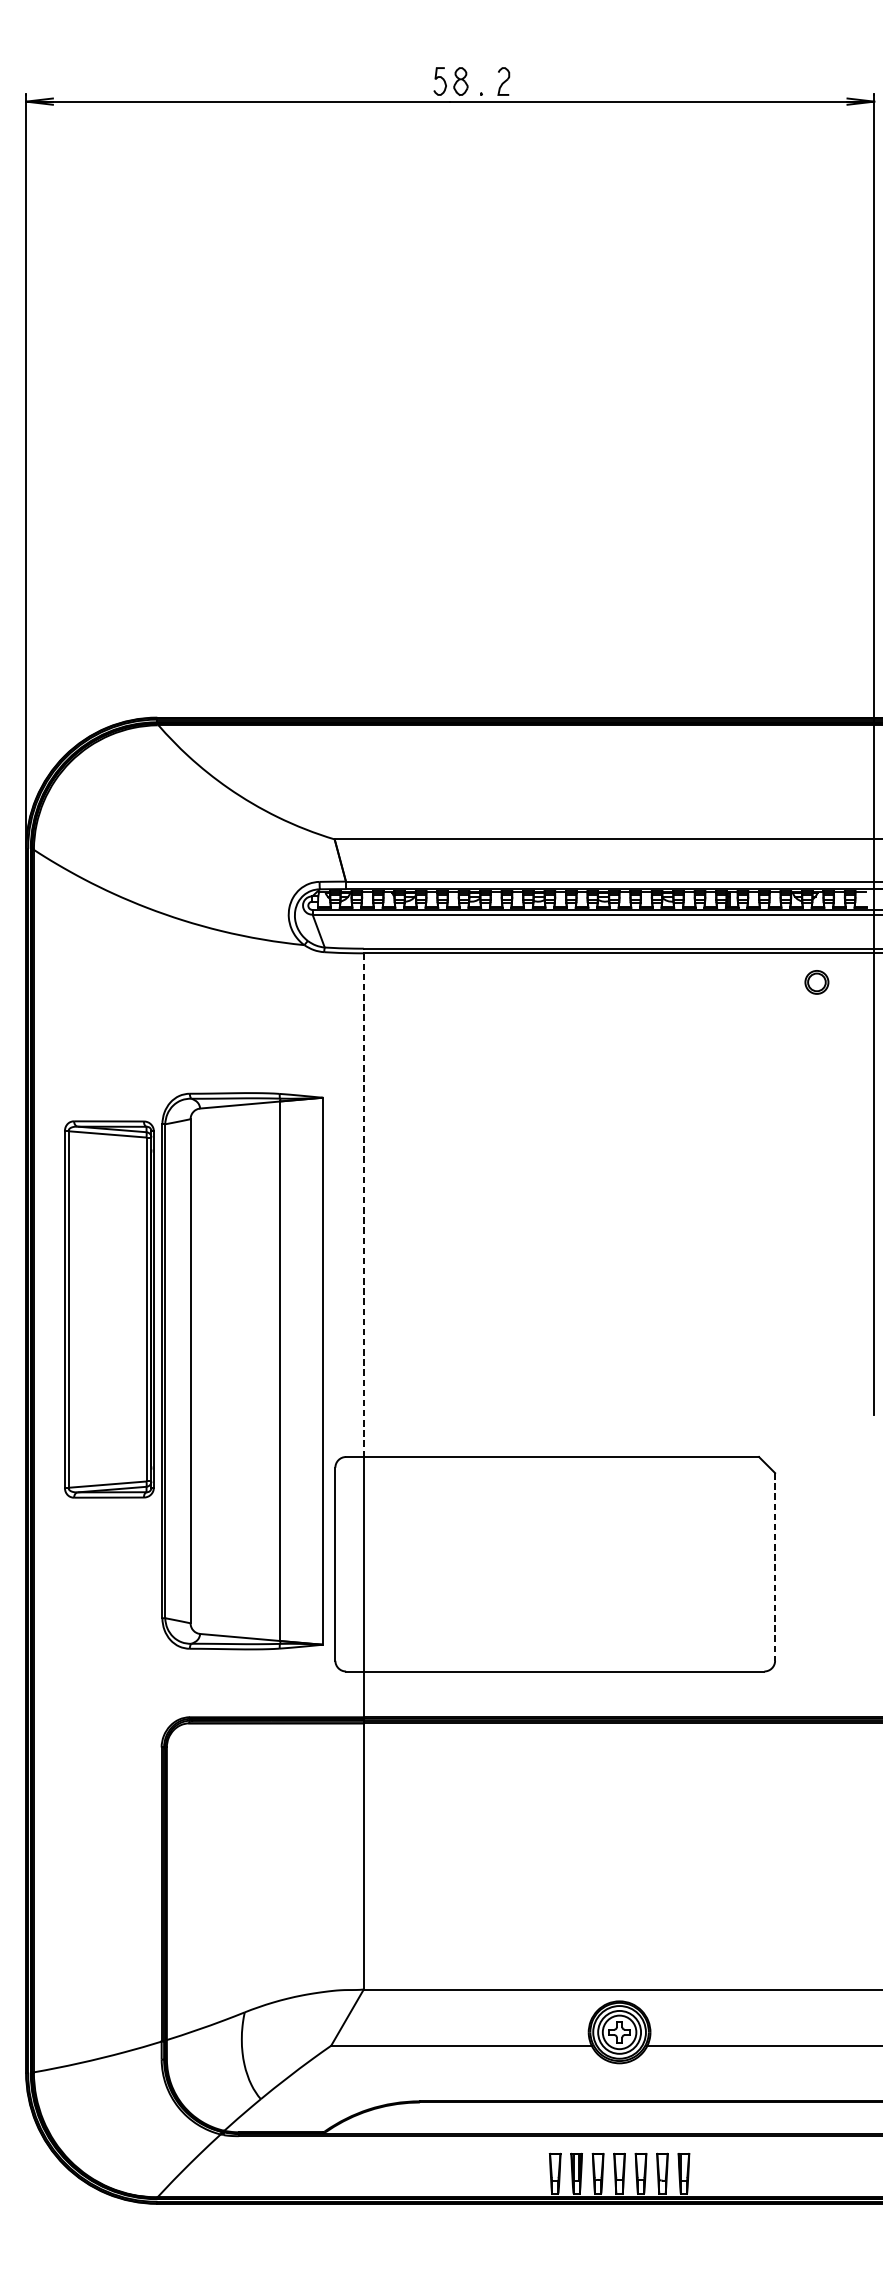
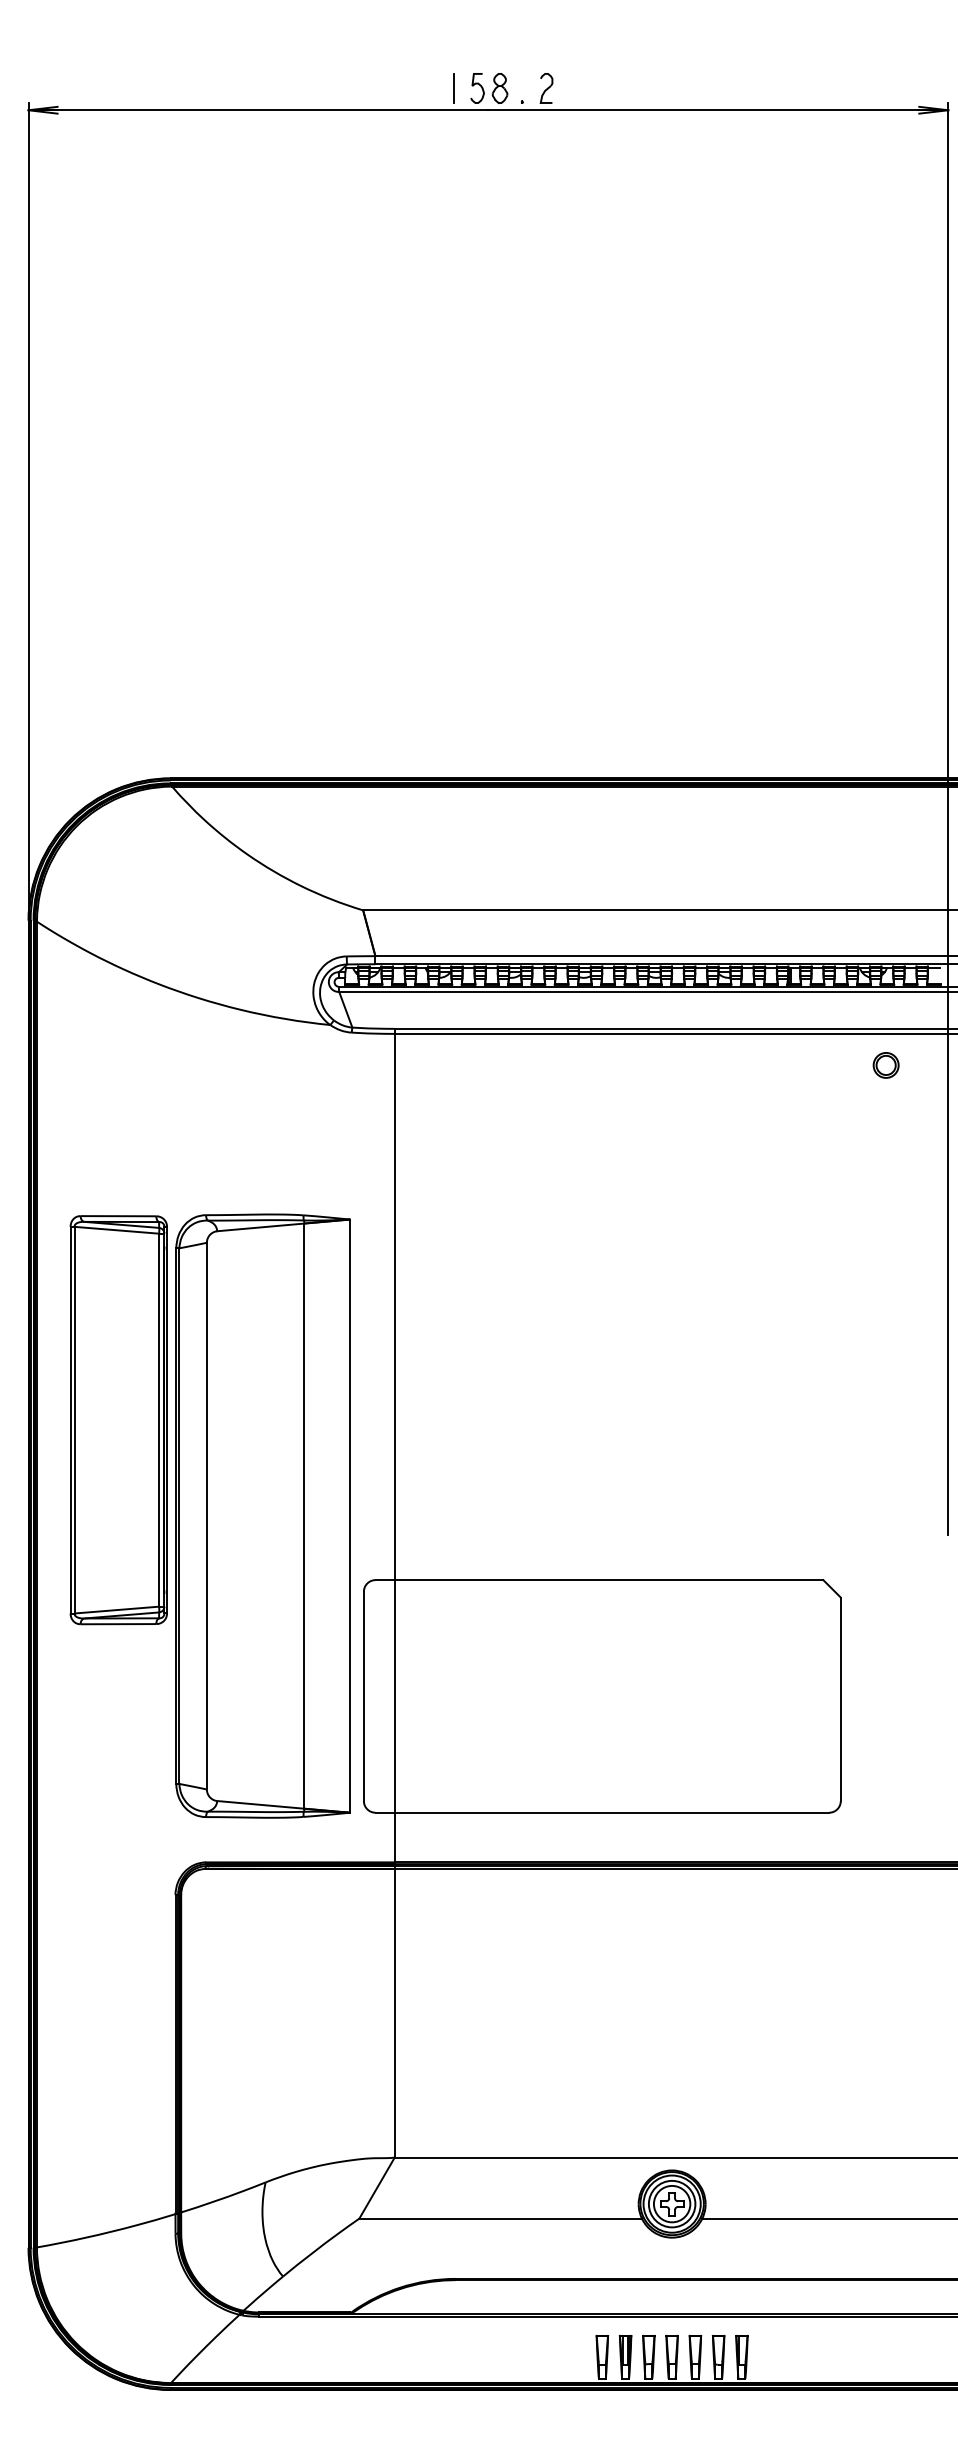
line: (417, 80) -> (453, 87), added
line: (363, 1202) -> (394, 1304), dashed -> solid
part: (241, 1370) -> (262, 1515), moved
line: (774, 1567) -> (840, 1699), dashed -> solid

